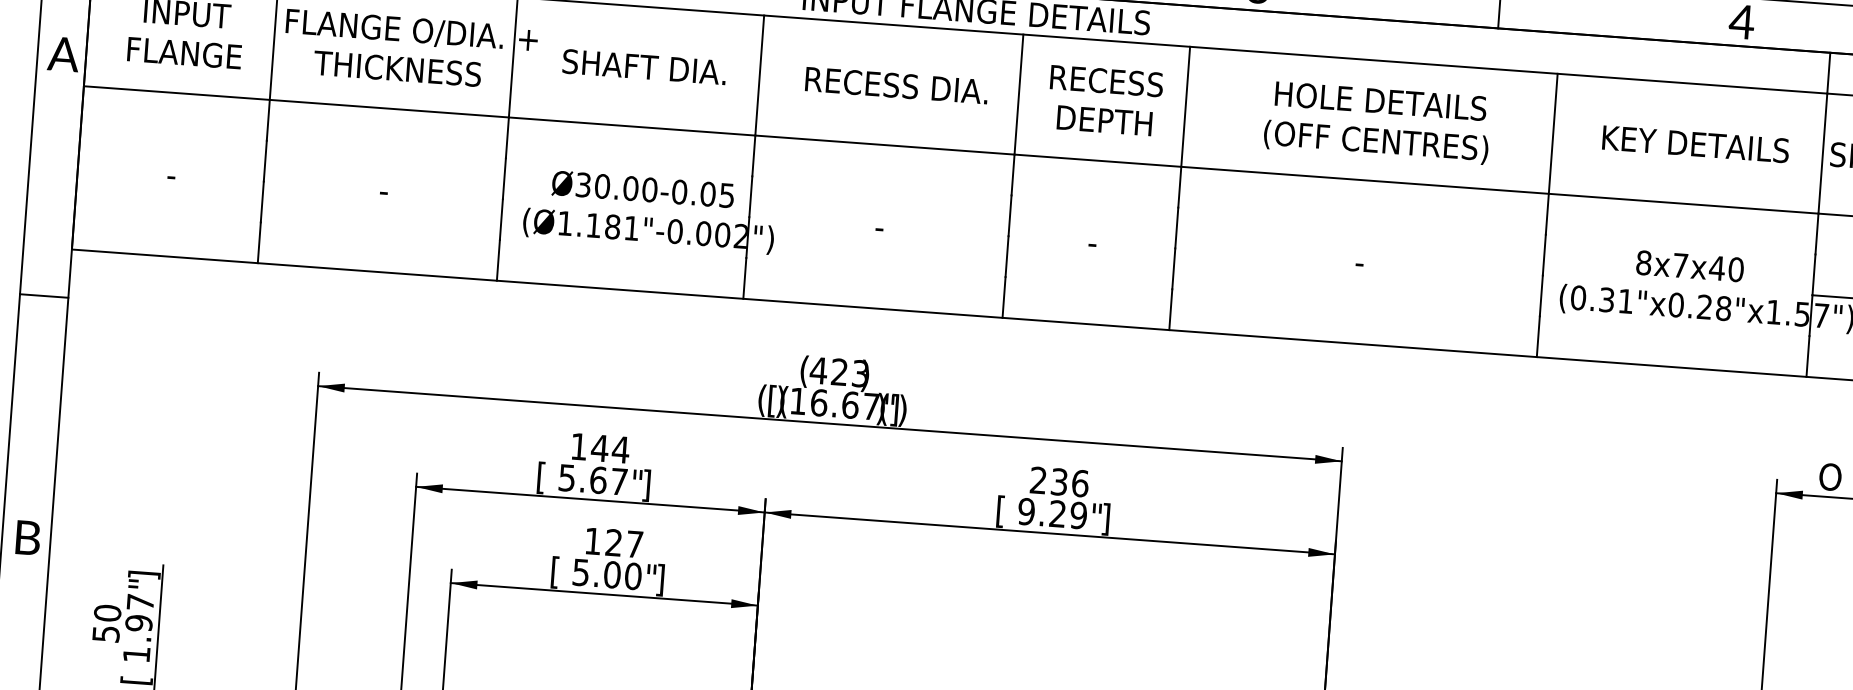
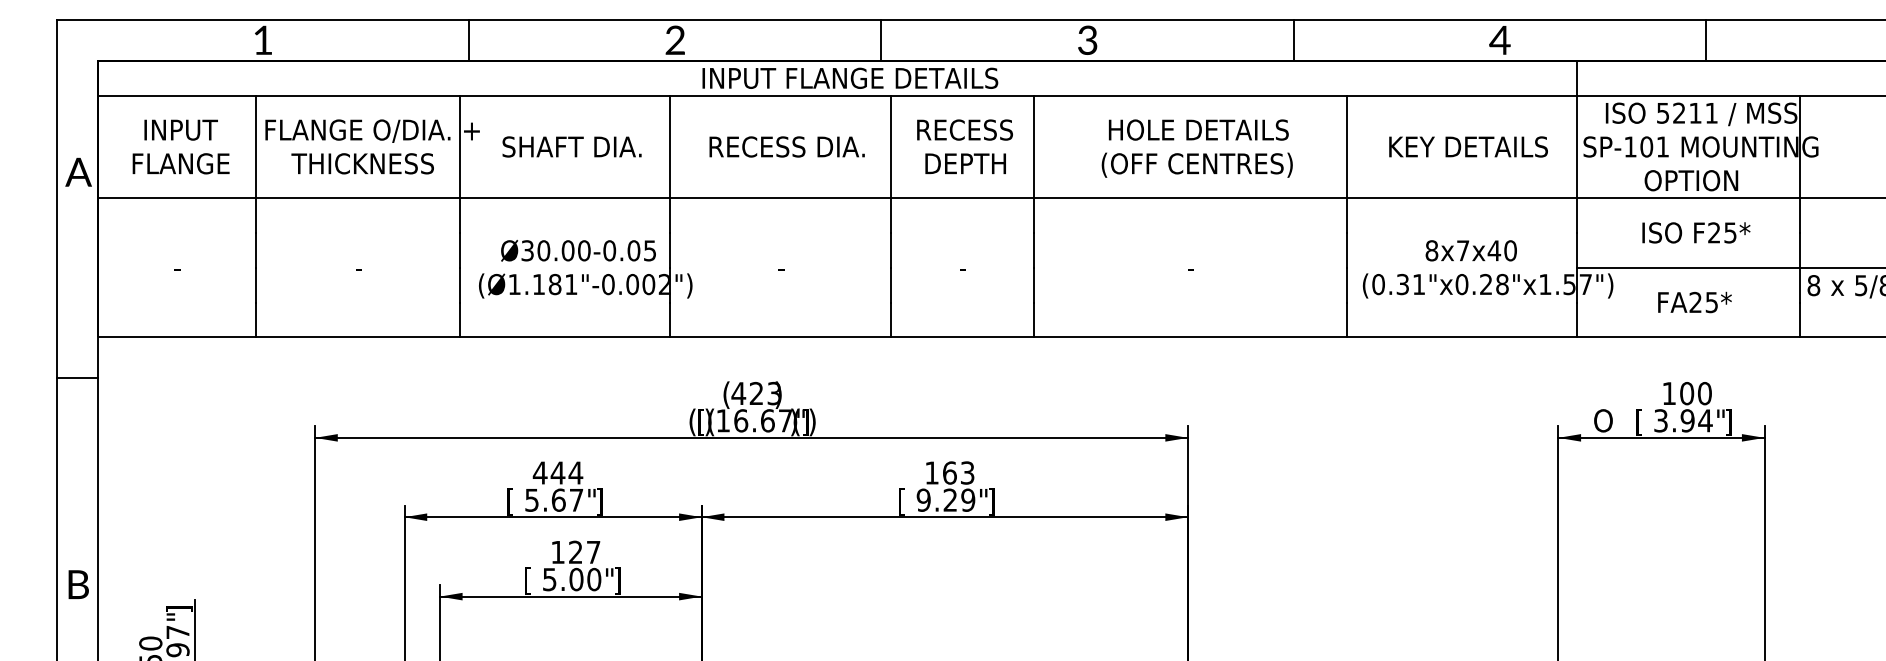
text: (578, 446) -> (539, 472), 144 -> 444
text: (1059, 481) -> (949, 472), 236 -> 163

